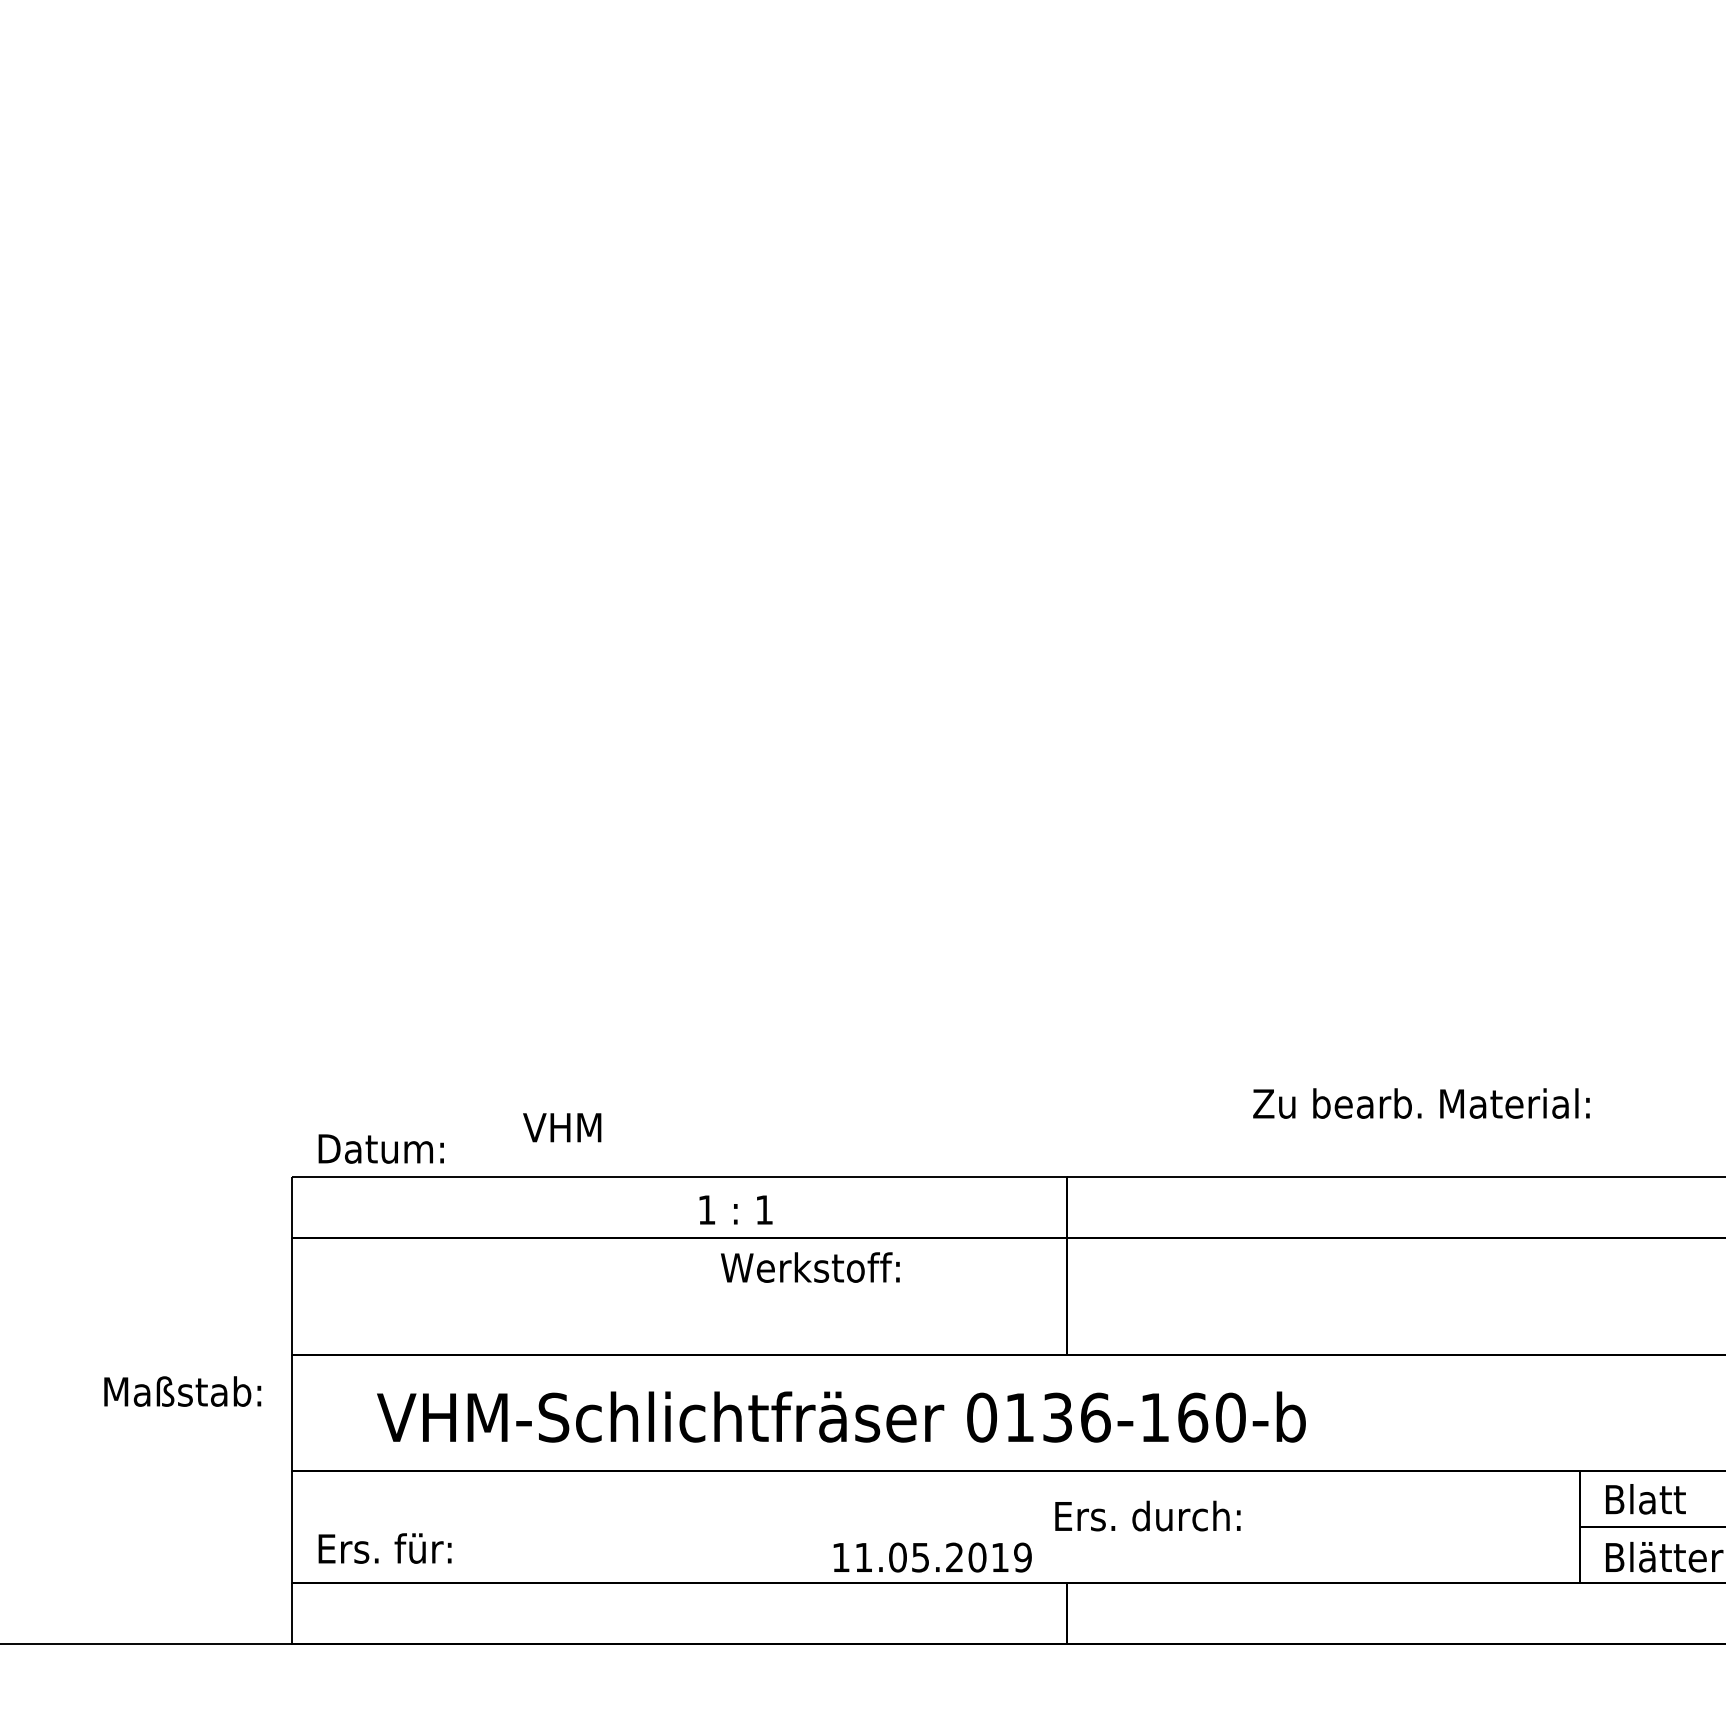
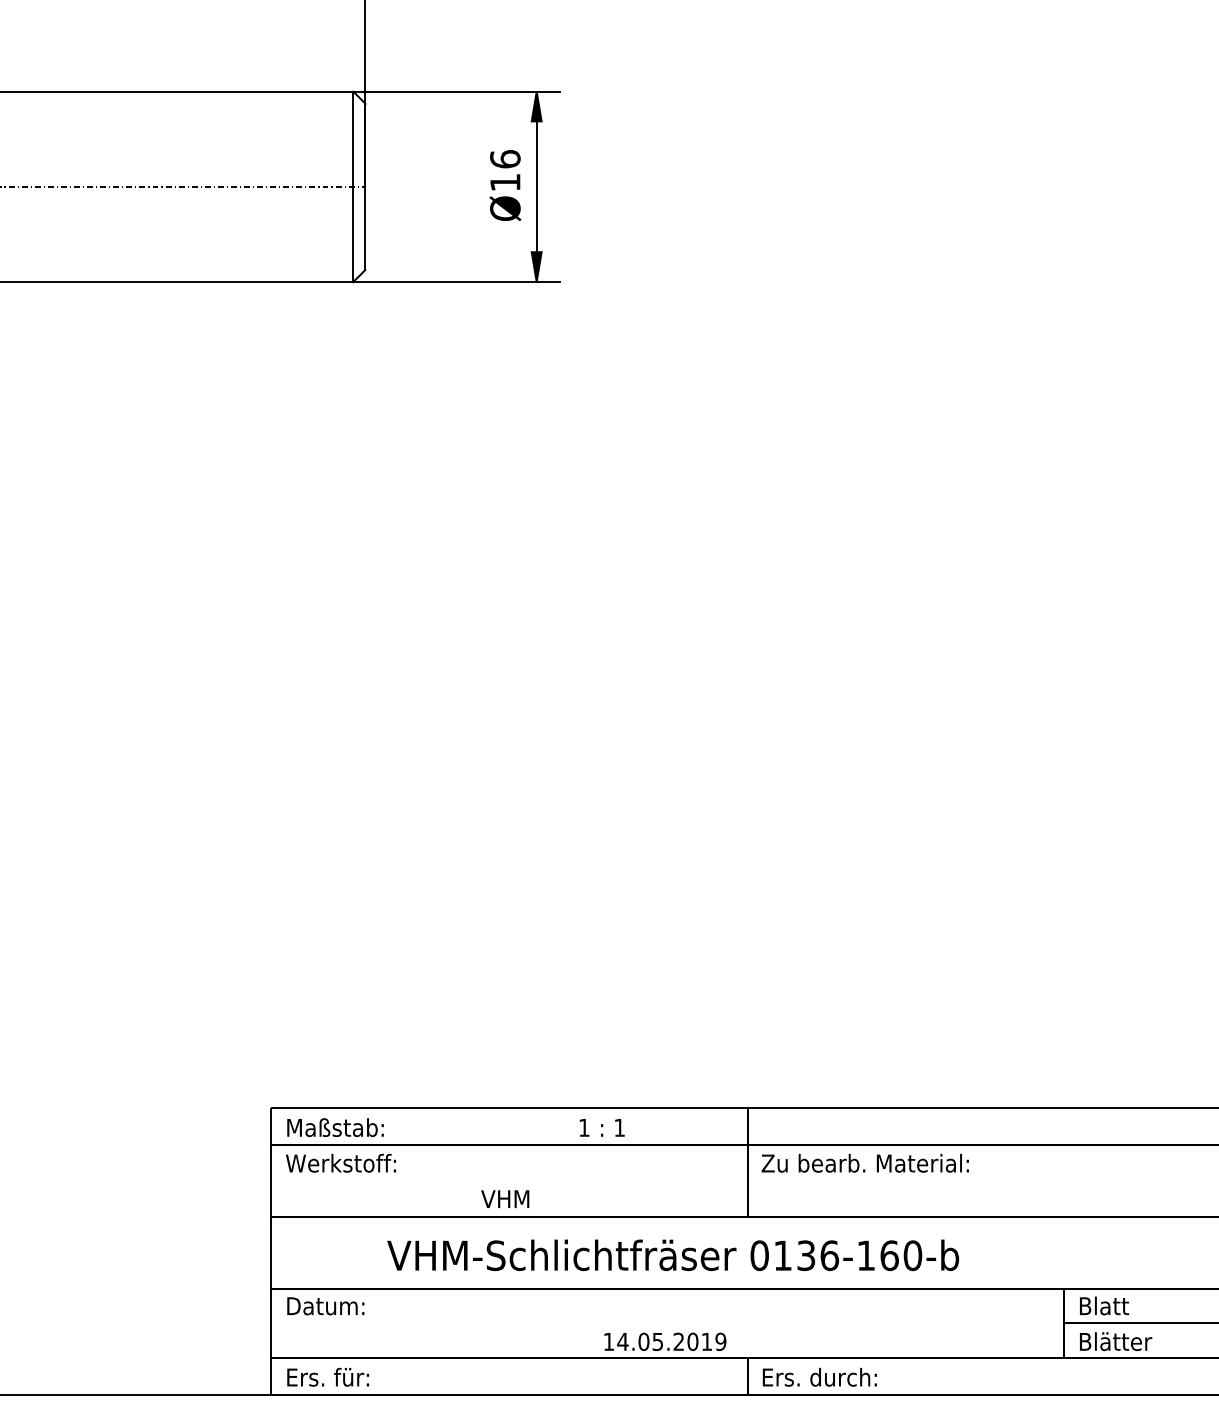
text: (1420, 1102) -> (864, 1162), moved
text: (562, 1126) -> (505, 1198), moved
text: (380, 1149) -> (325, 1306), moved
text: (734, 1209) -> (601, 1127), moved
text: (809, 1266) -> (340, 1162), moved
text: (182, 1391) -> (335, 1127), moved
text: (841, 1417) -> (673, 1255), moved
text: (1147, 1514) -> (819, 1376), moved
text: (384, 1547) -> (327, 1376), moved
text: (863, 1556) -> (622, 1341), 11.05.2019 -> 14.05.2019

